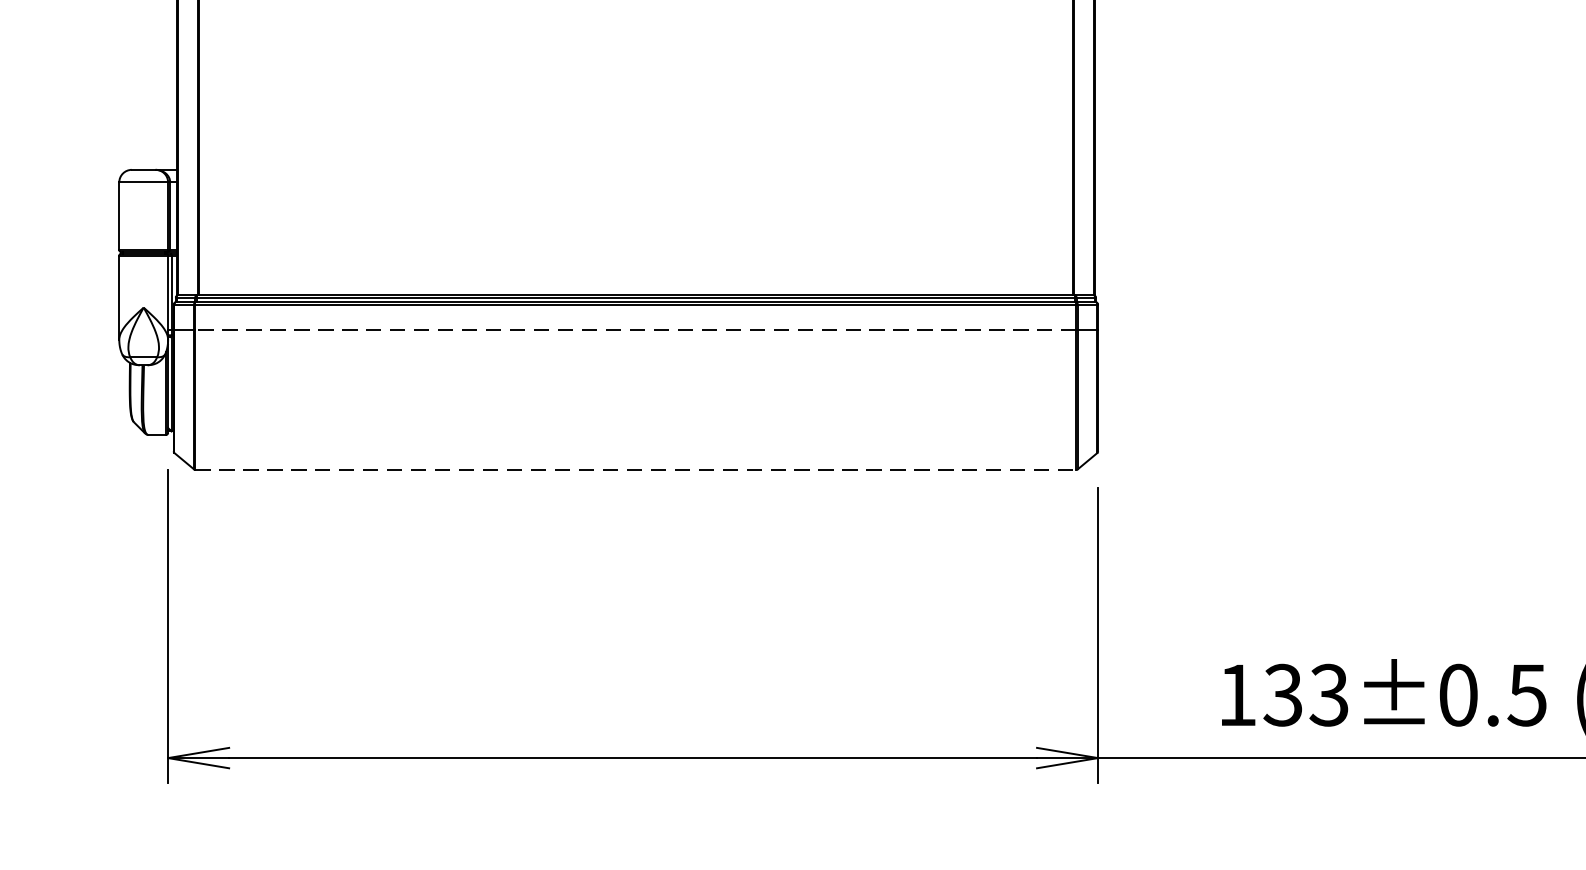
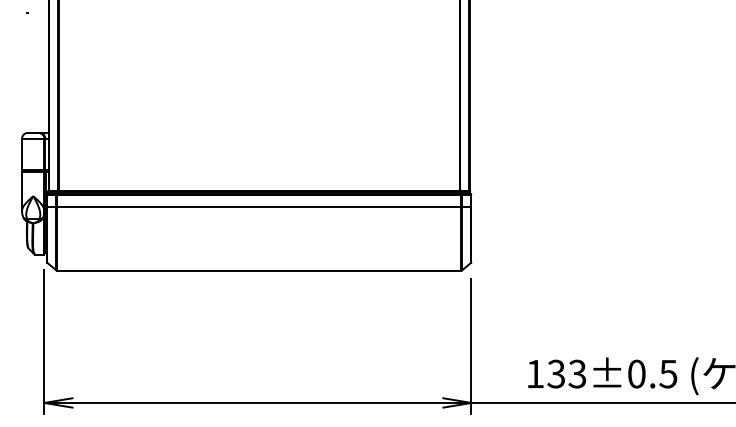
line: (634, 330) -> (258, 206), dashed -> solid
line: (636, 469) -> (259, 270), dashed -> solid

